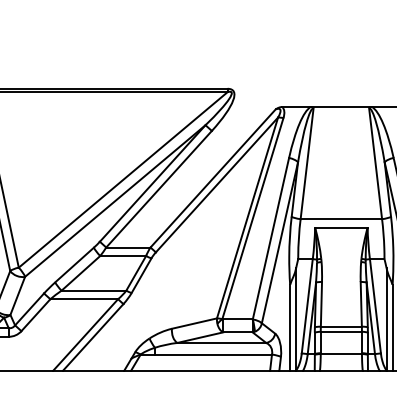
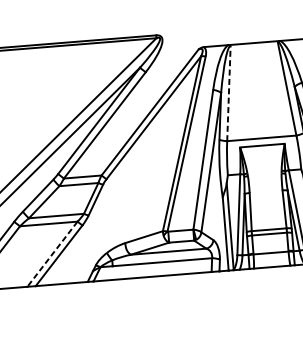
line: (307, 163) -> (229, 93), solid -> dashed
line: (85, 335) -> (52, 254), solid -> dashed

